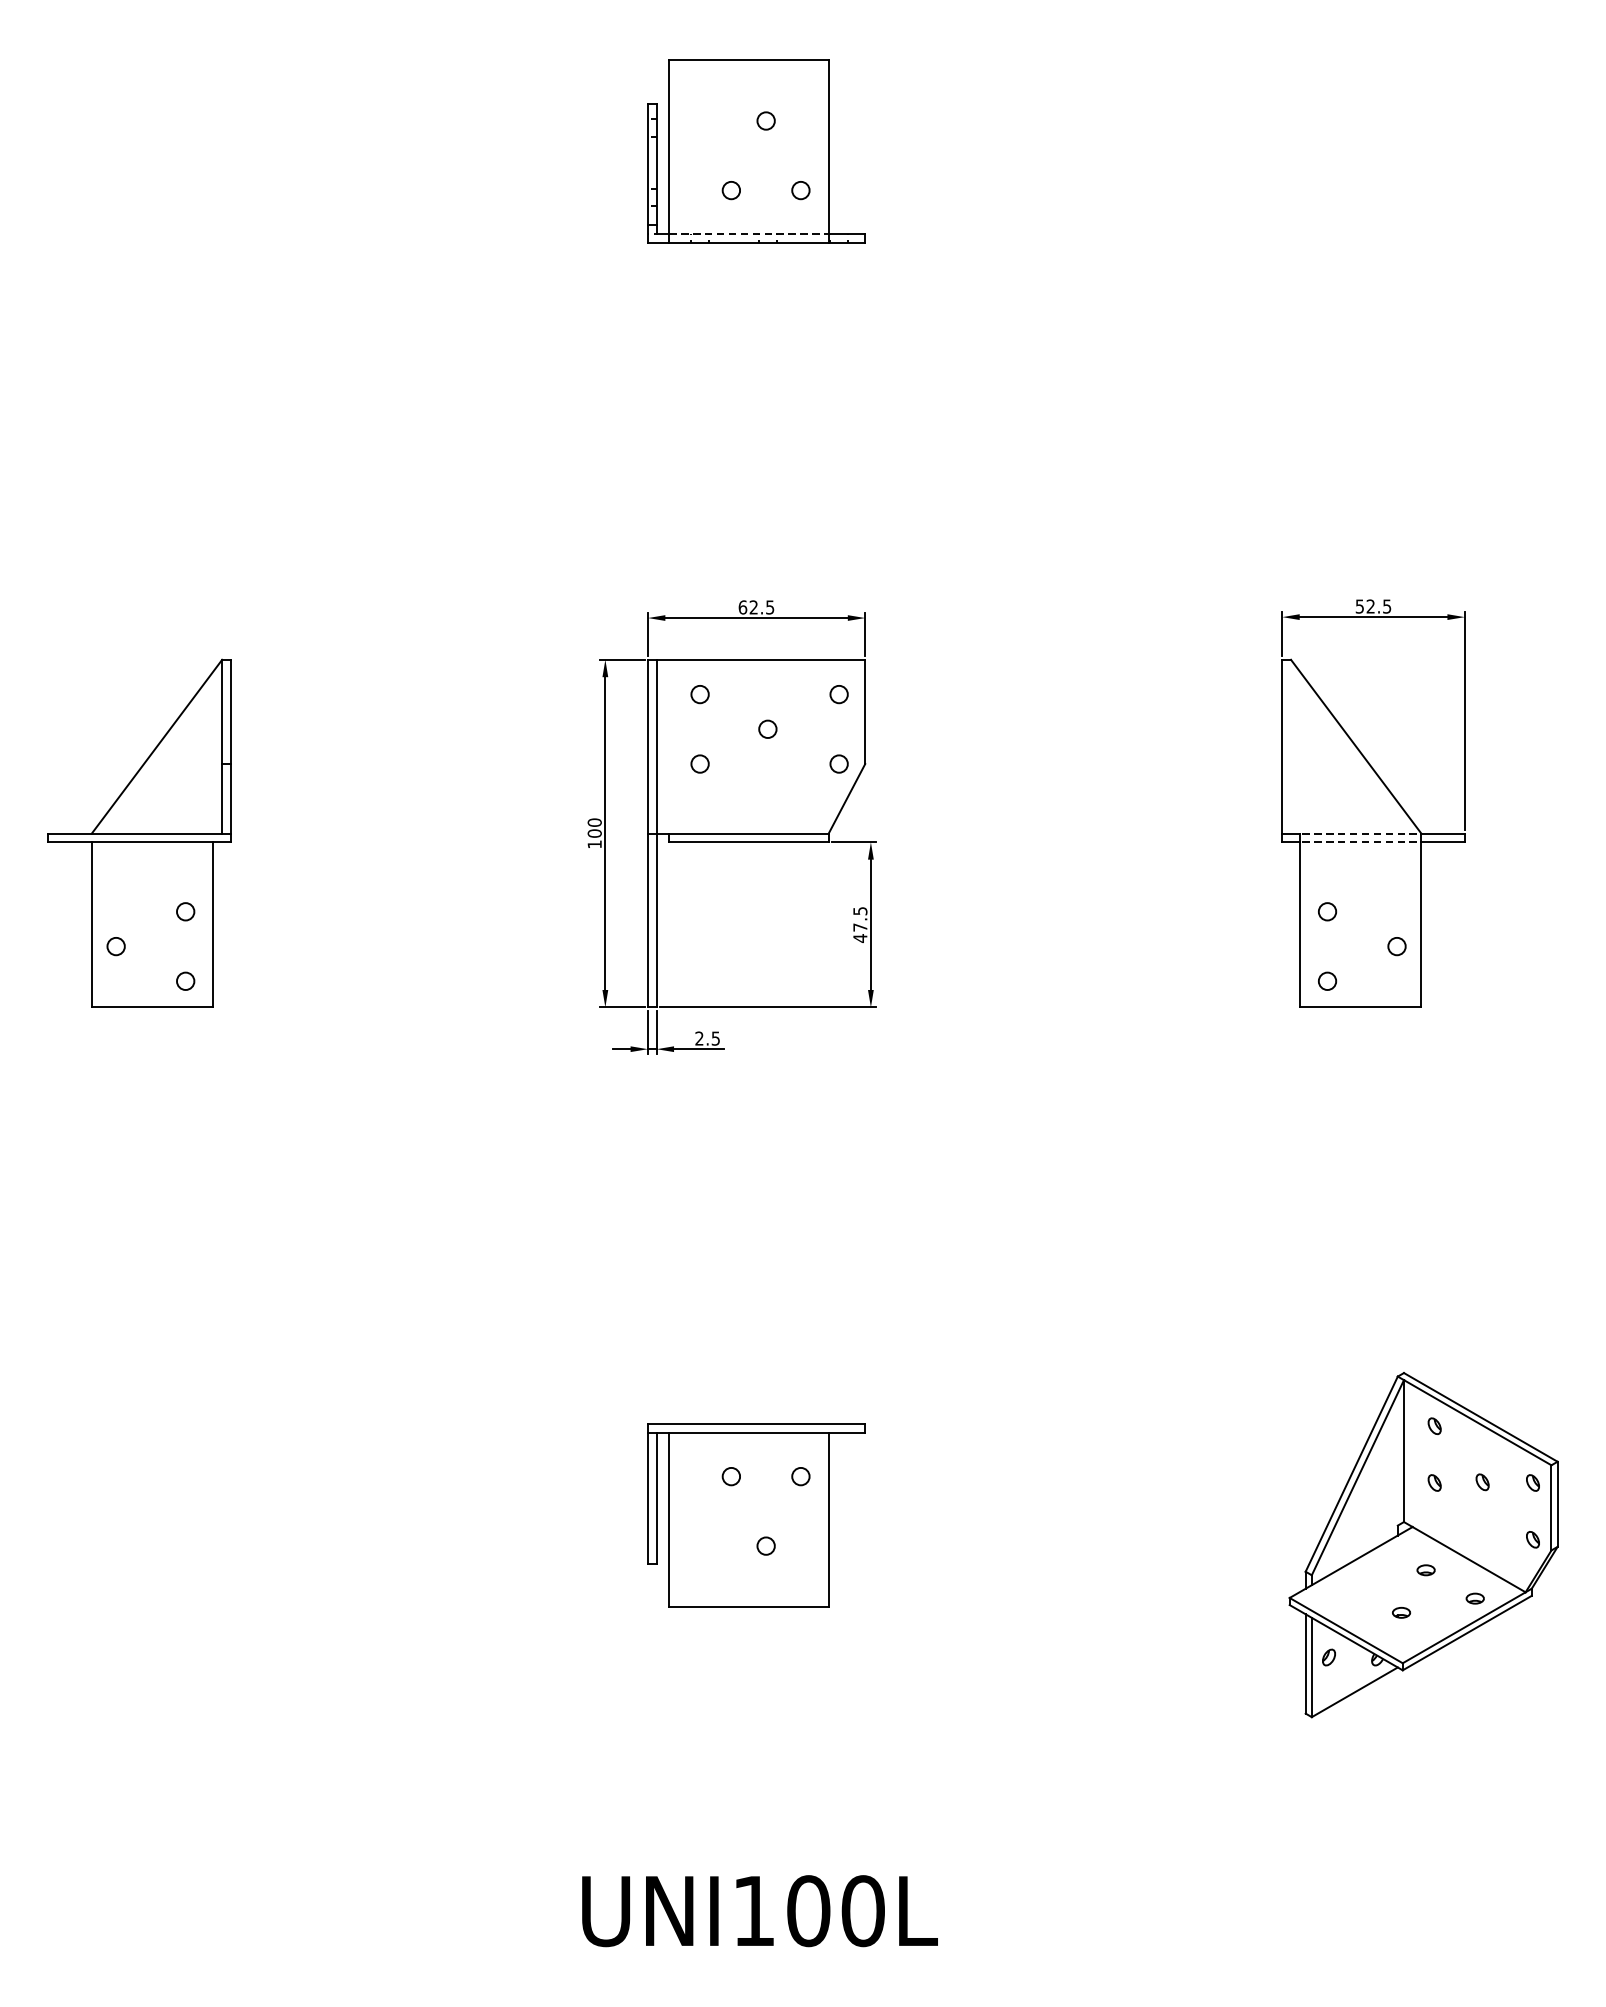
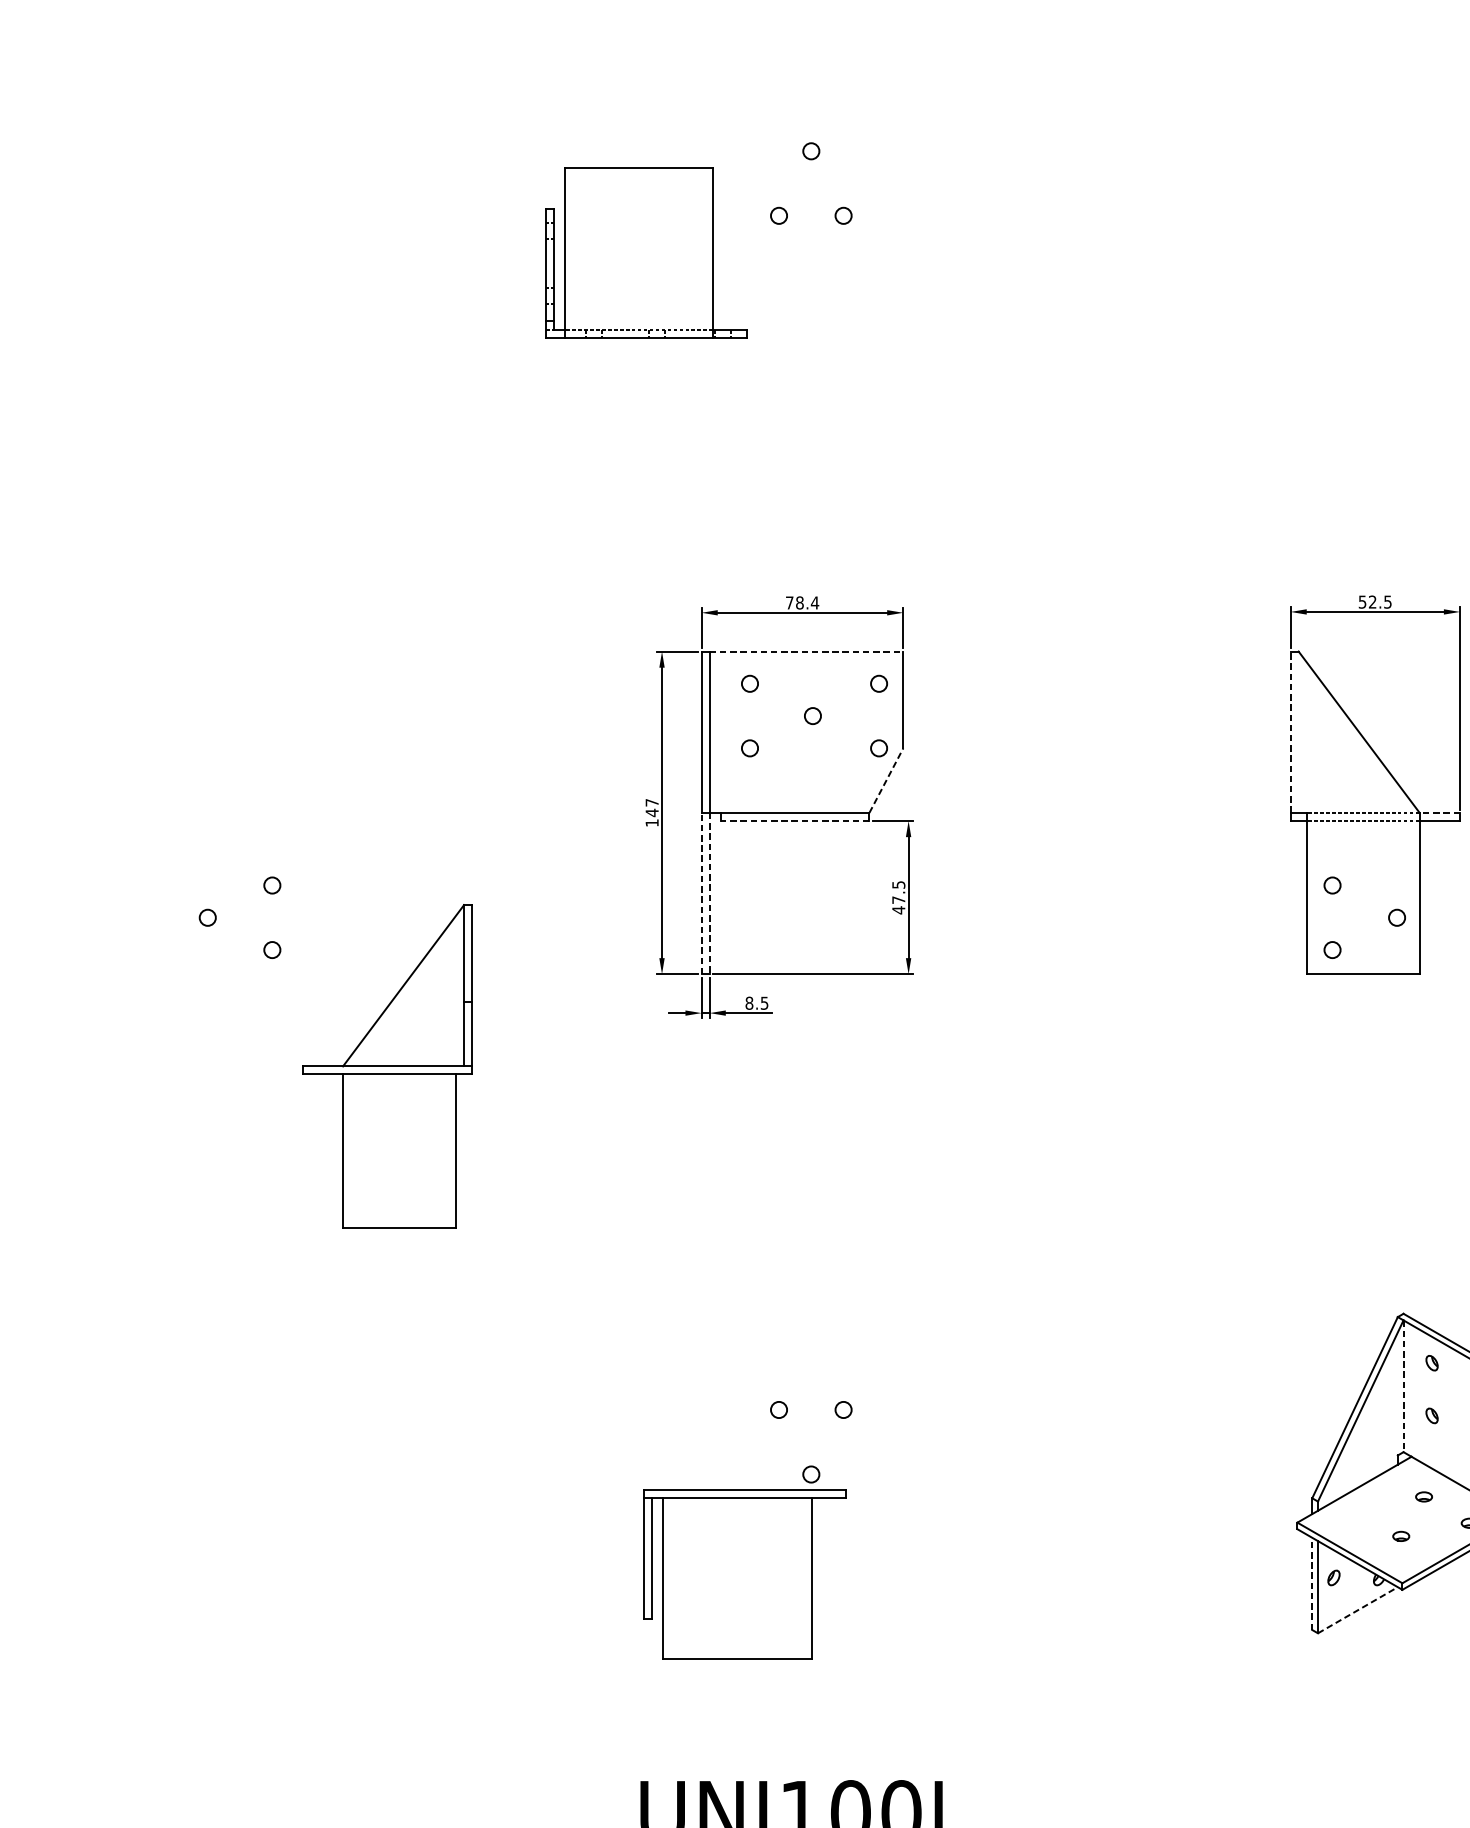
part: (756, 151) -> (646, 252), moved
text: (756, 607) -> (802, 602), 62.5 -> 78.4
line: (761, 659) -> (807, 651), solid -> dashed
line: (1282, 746) -> (1290, 732), solid -> dashed
line: (847, 798) -> (886, 780), solid -> dashed
text: (594, 828) -> (651, 808), 100 -> 147
part: (139, 832) -> (387, 1065), moved
line: (1443, 833) -> (1440, 812), solid -> dashed
line: (748, 842) -> (794, 821), solid -> dashed
line: (647, 920) -> (701, 893), solid -> dashed
line: (656, 920) -> (709, 893), solid -> dashed
text: (699, 1038) -> (749, 1003), 2.5 -> 8.5
line: (1403, 1451) -> (1403, 1386), solid -> dashed
part: (756, 1515) -> (744, 1574), moved
line: (1305, 1663) -> (1312, 1583), solid -> dashed
line: (1354, 1692) -> (1357, 1610), solid -> dashed

